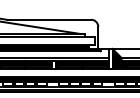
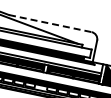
line: (49, 19) -> (50, 23), solid -> dashed

